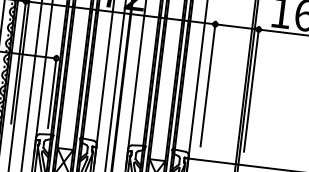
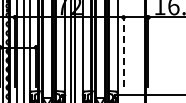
line: (208, 83) -> (123, 51), solid -> dashed

